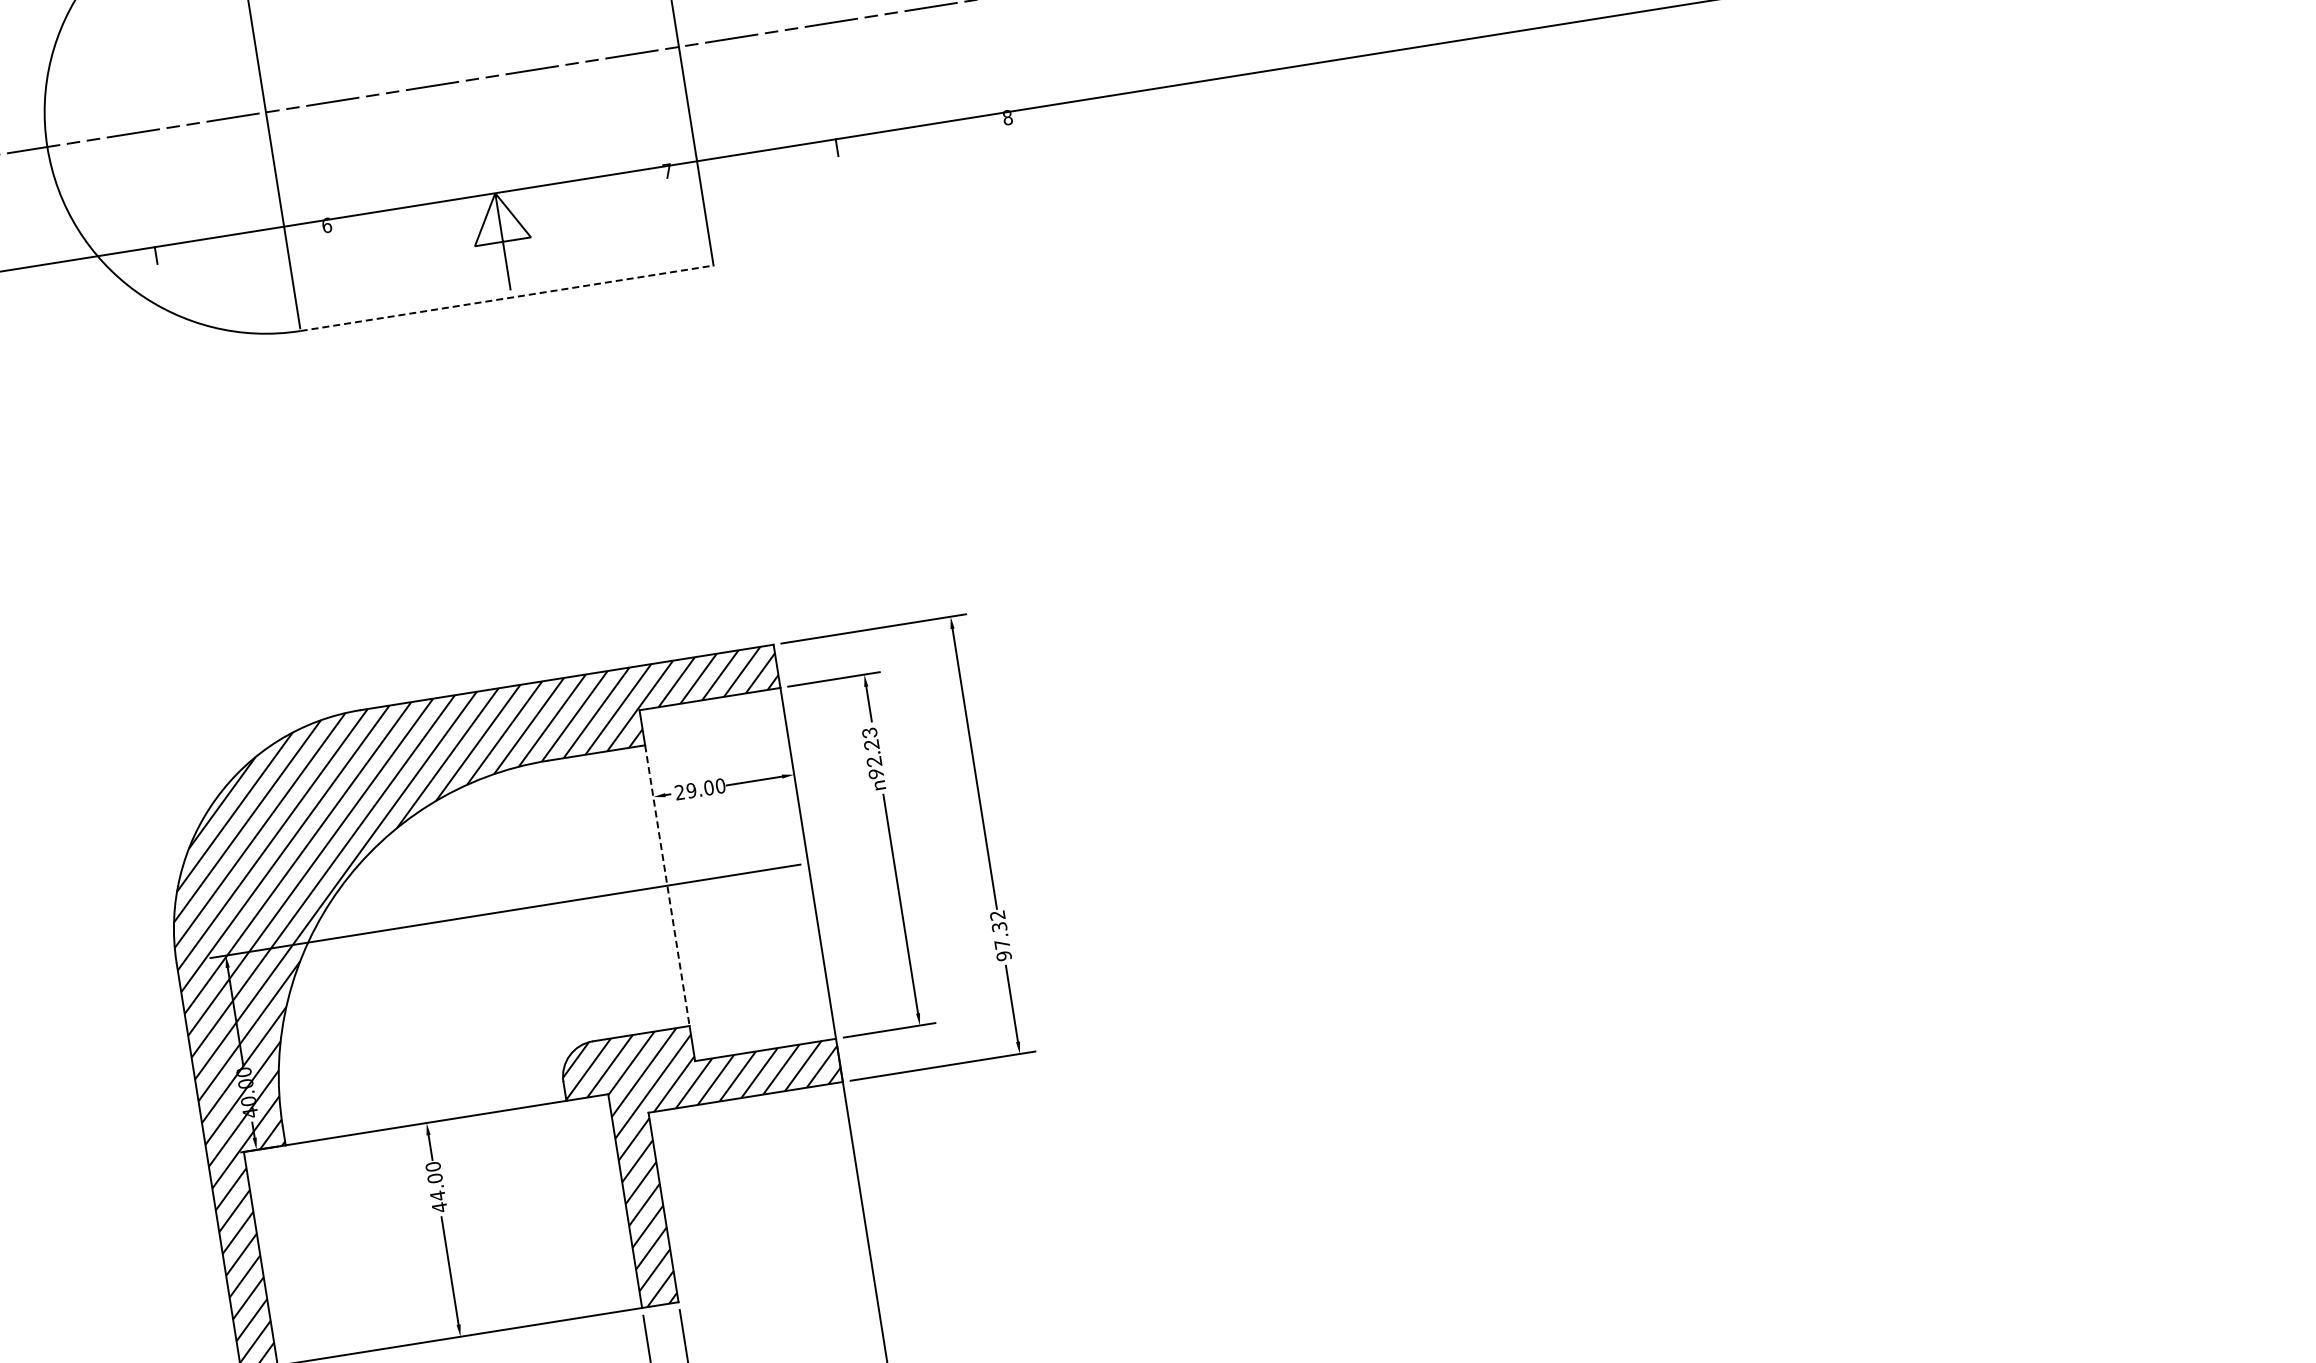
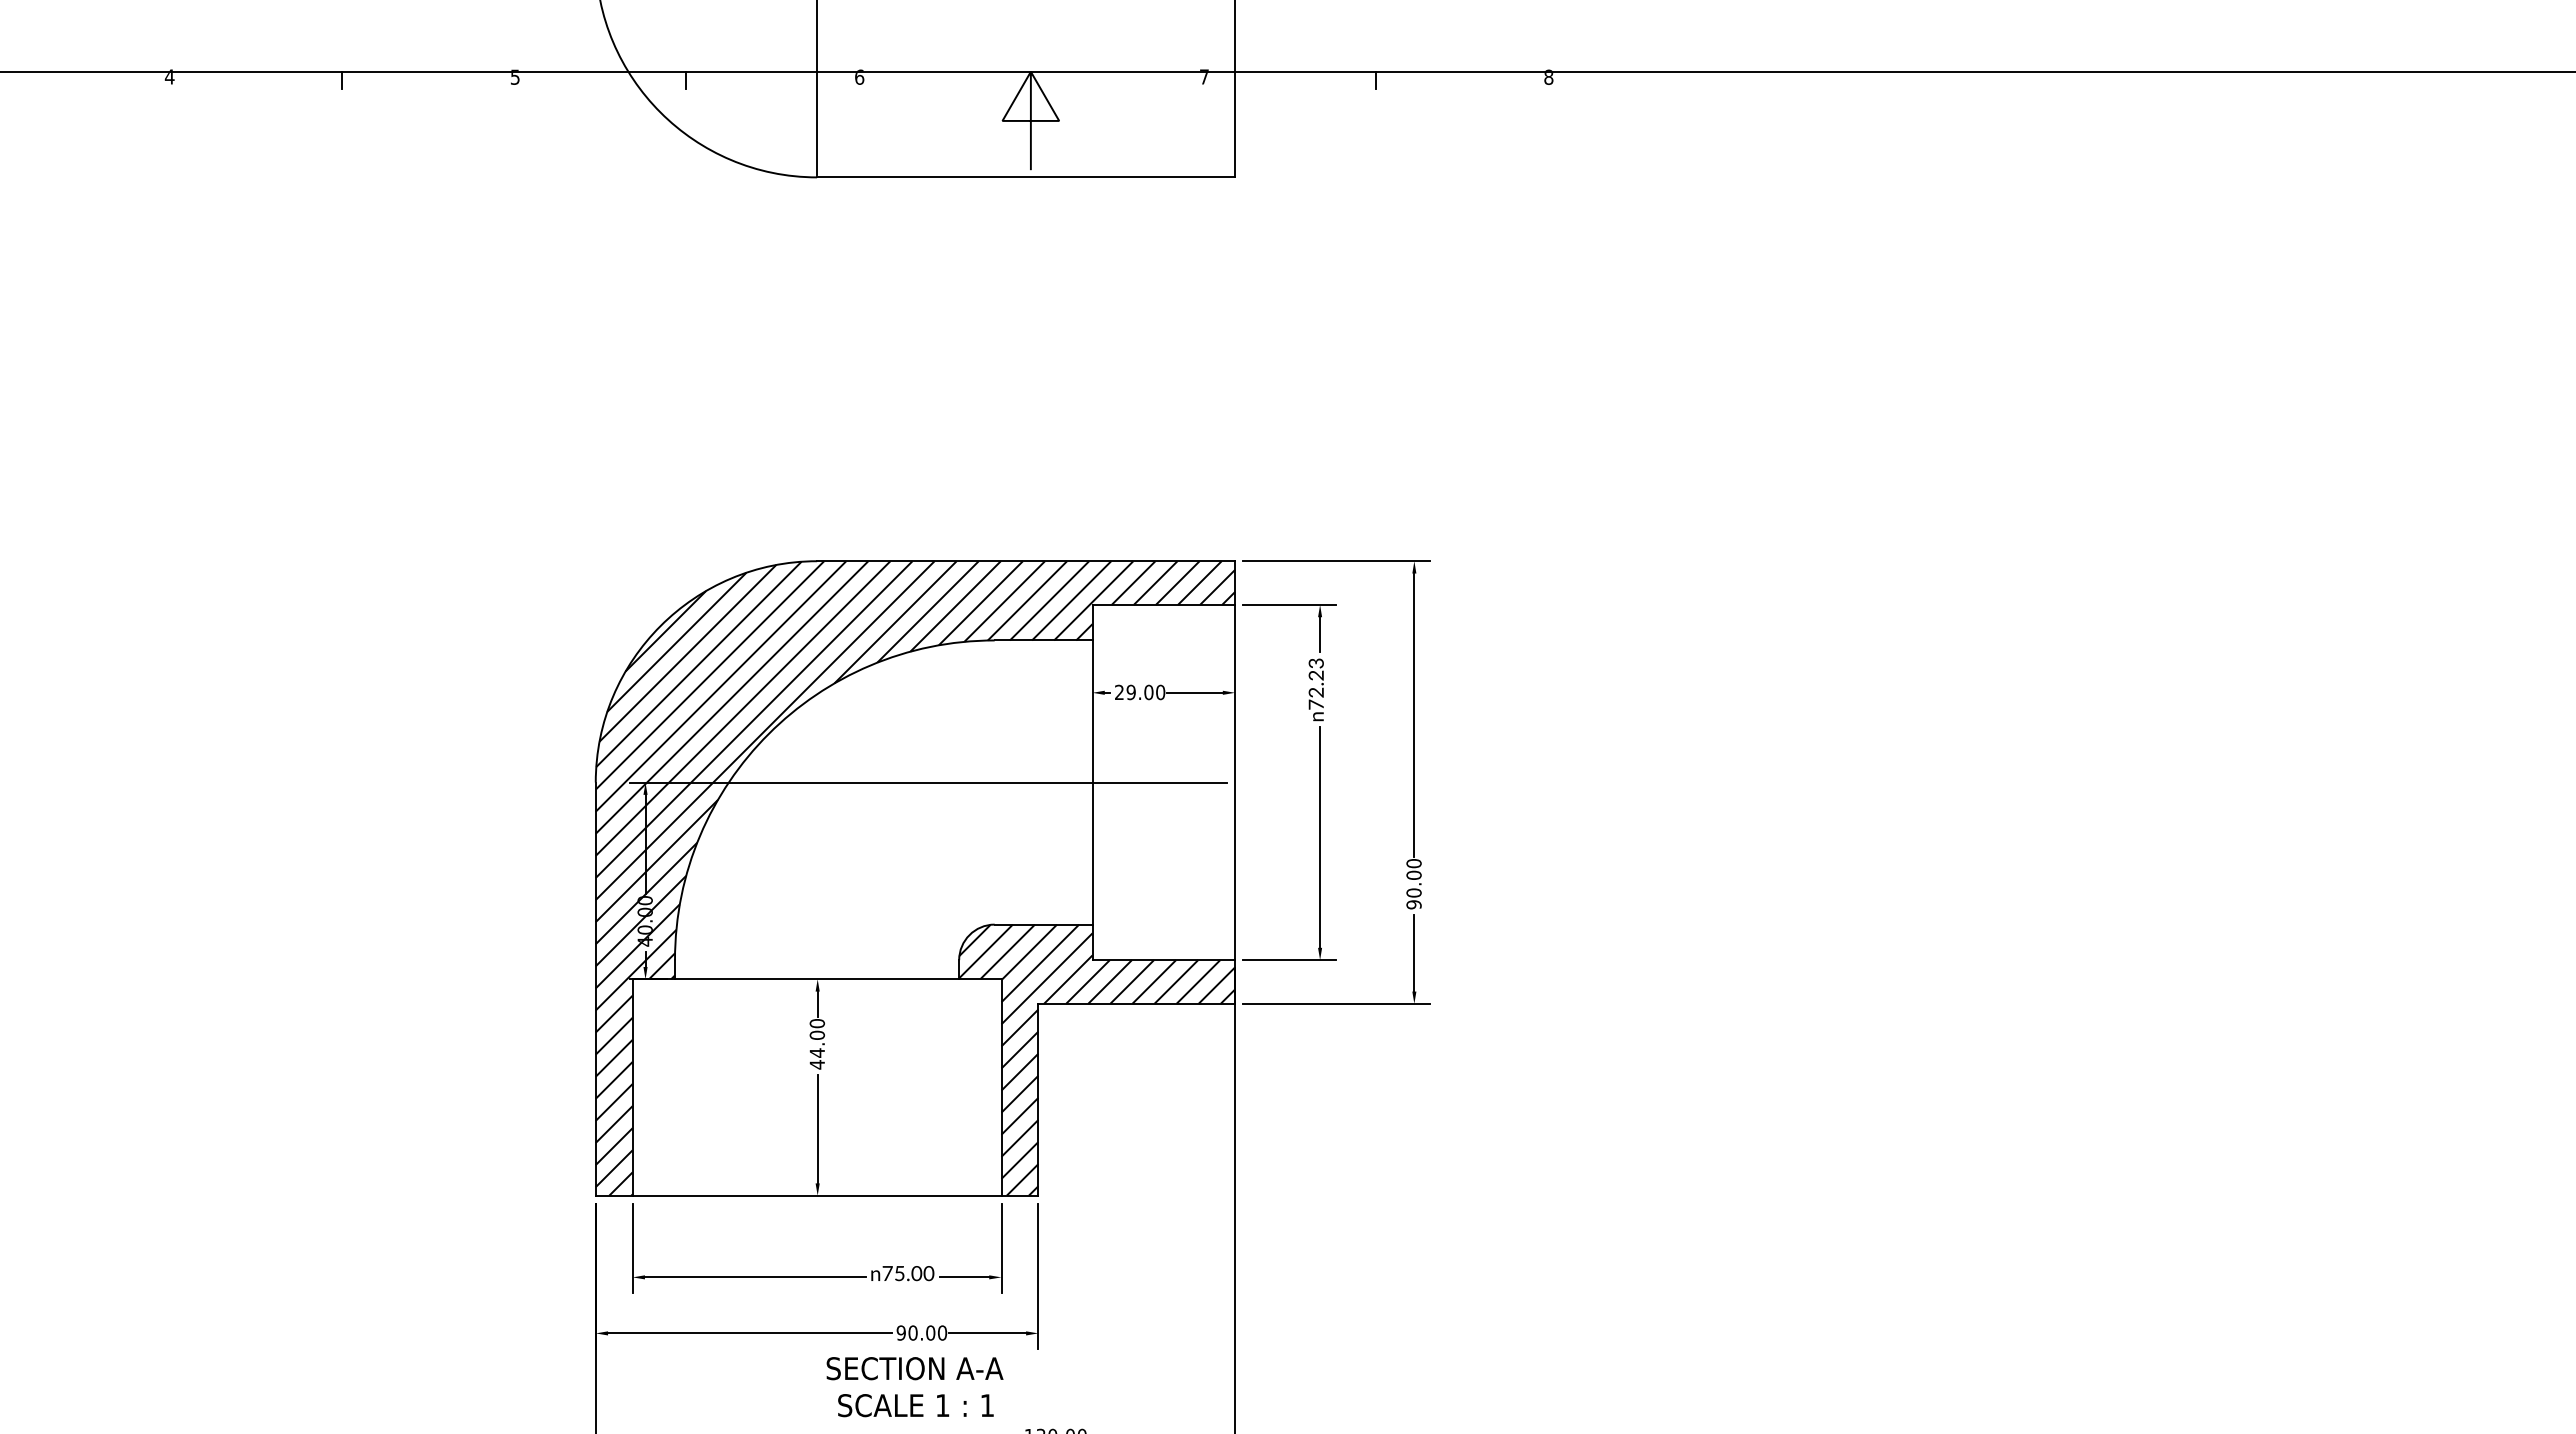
line: (507, 298) -> (1026, 177), dashed -> solid
text: (875, 773) -> (1315, 704), 92.23 -> 72.23
line: (667, 886) -> (1092, 783), dashed -> solid
text: (999, 930) -> (1413, 878), 97.32 -> 90.00

